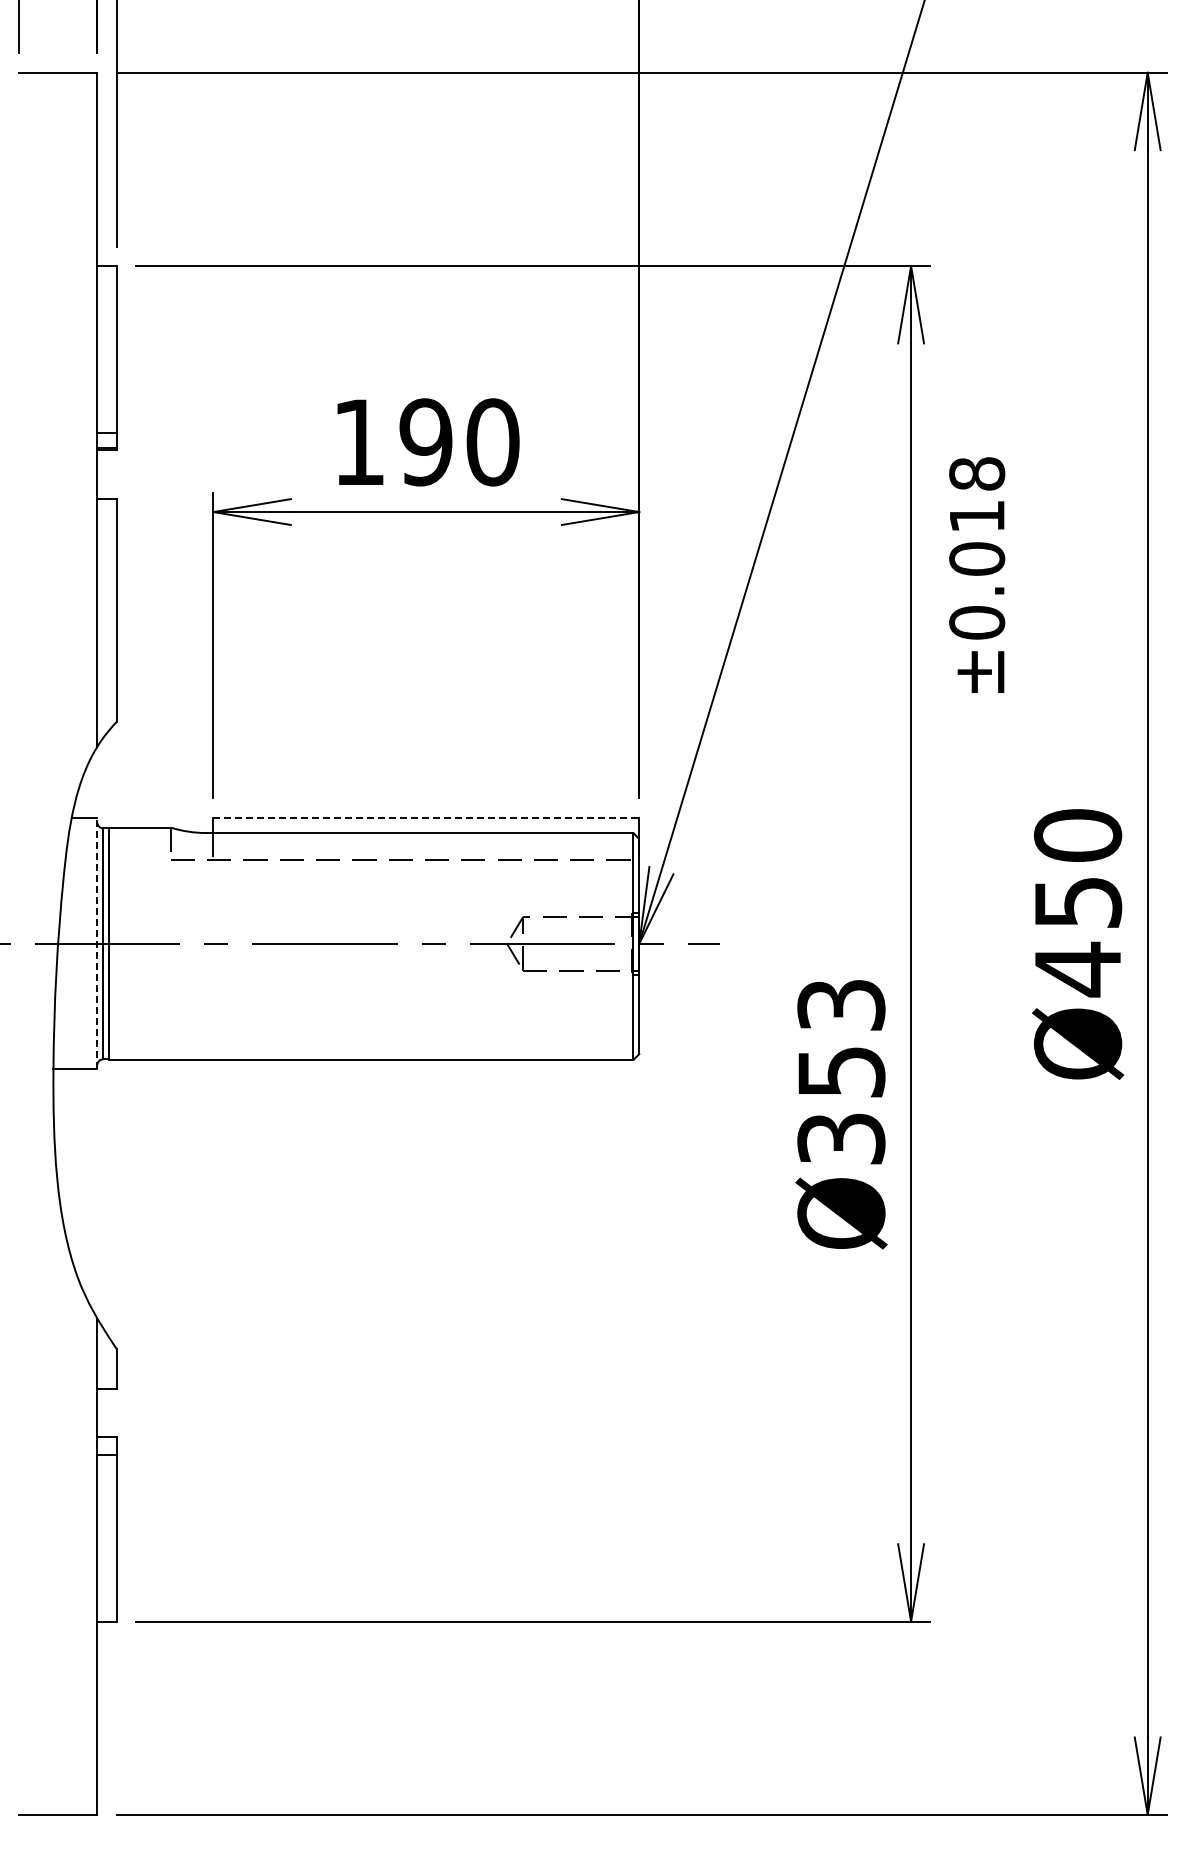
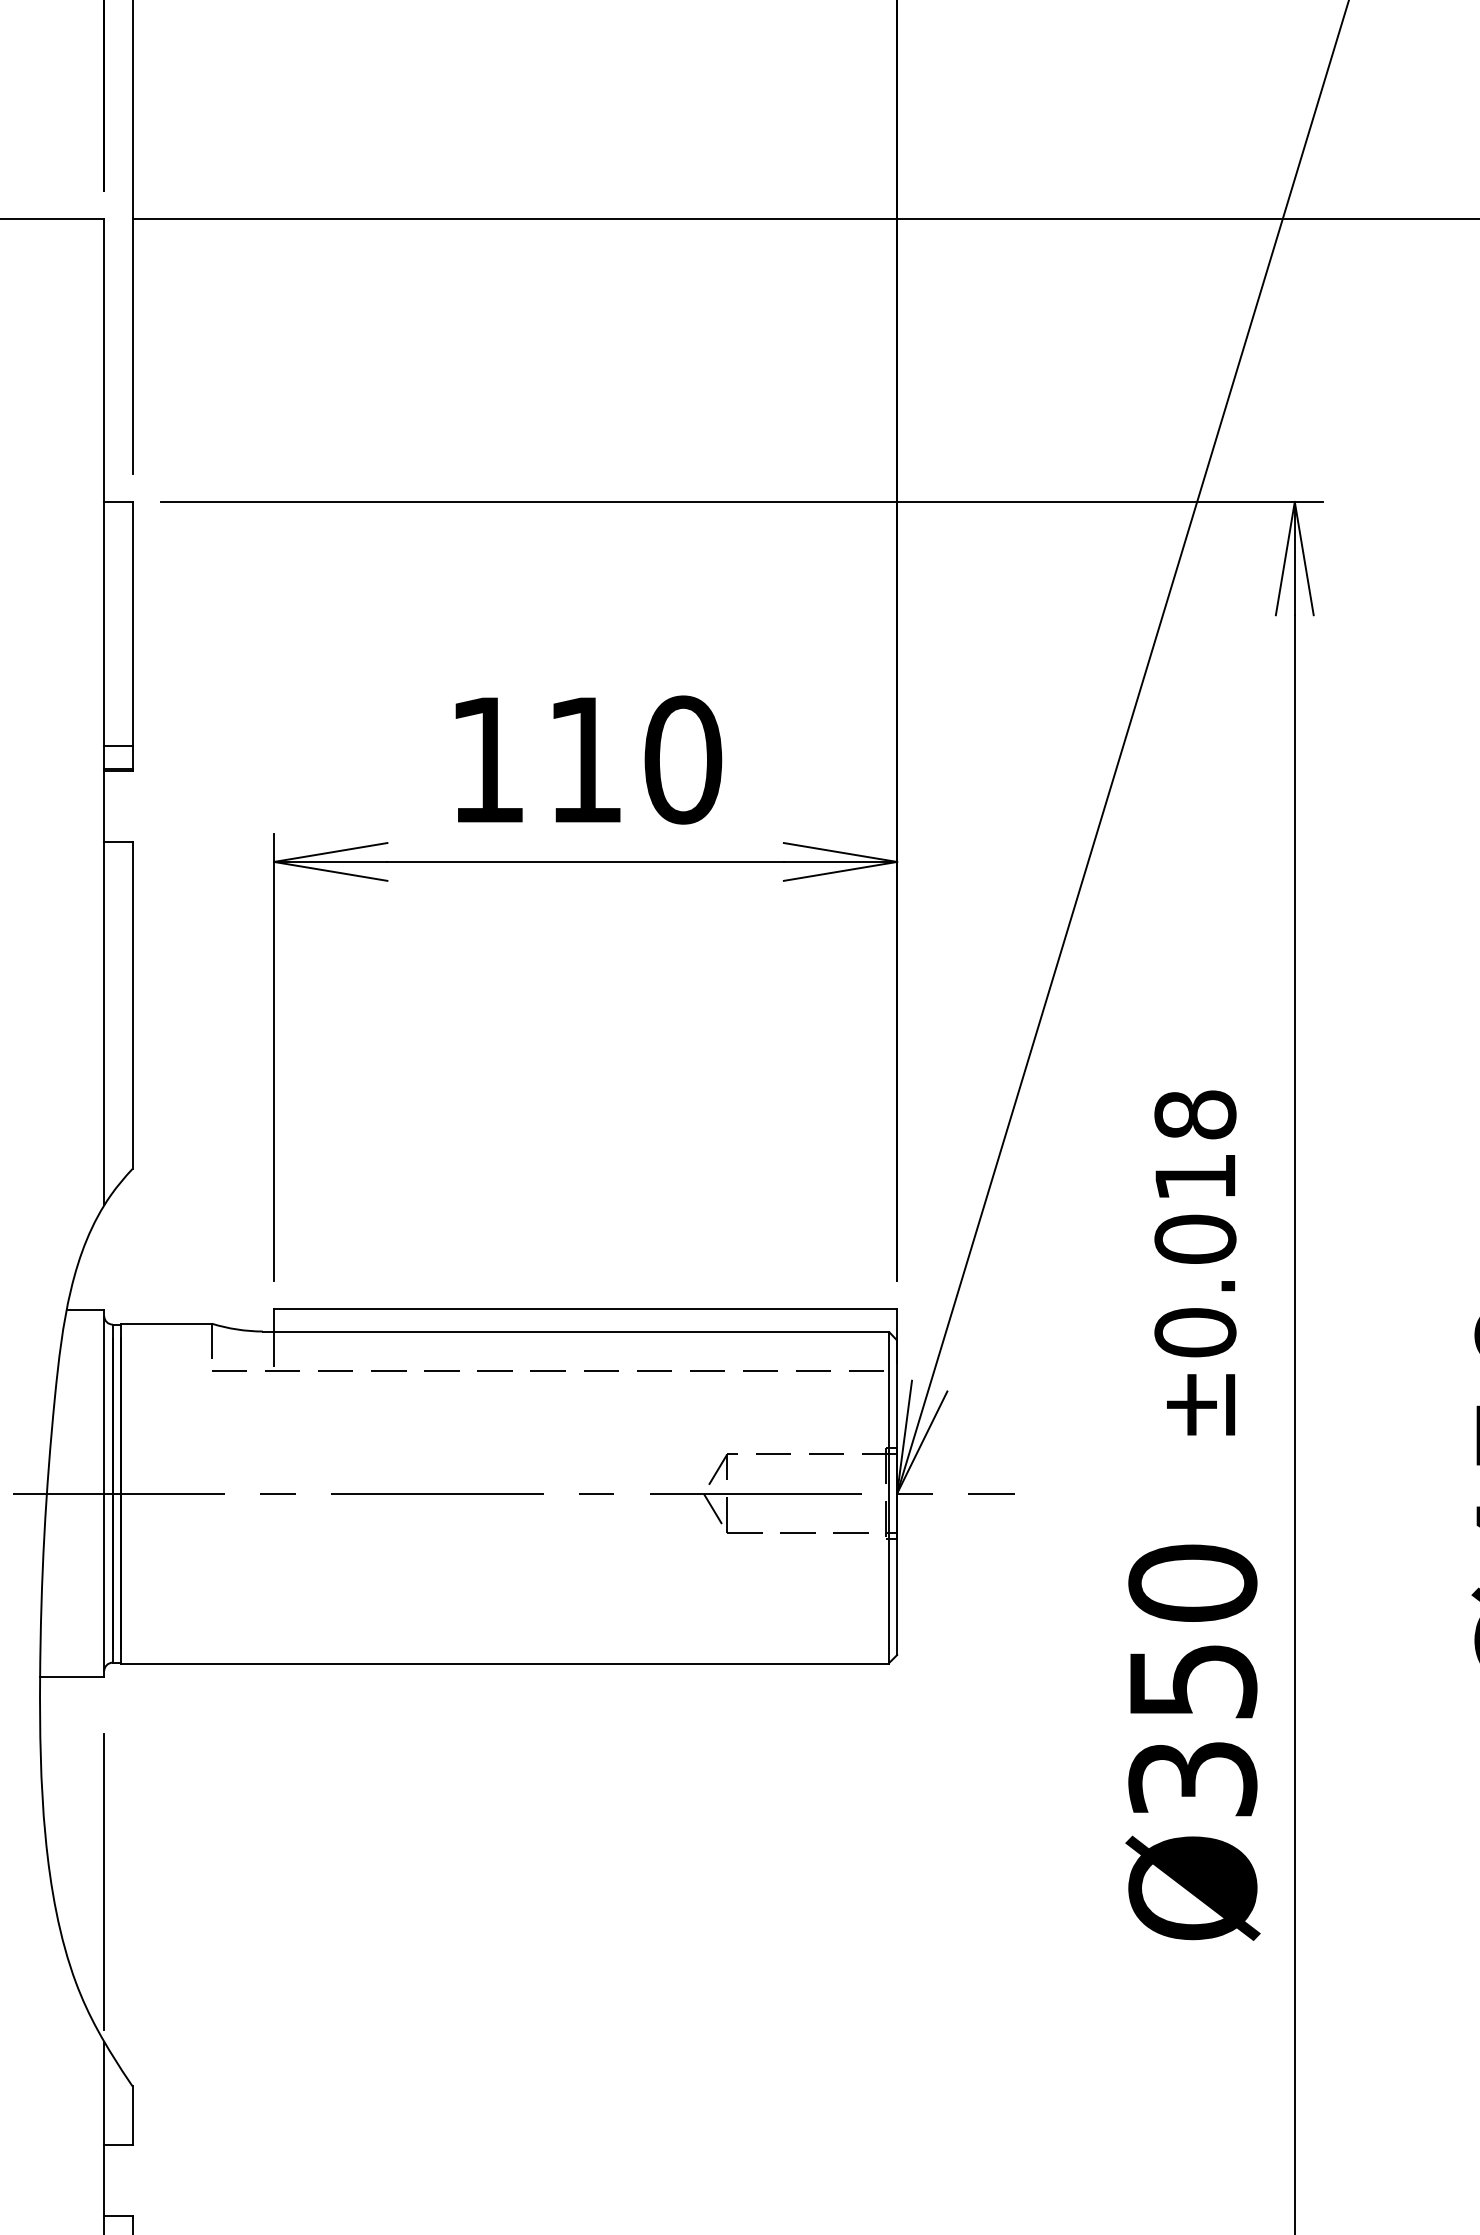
text: (425, 442) -> (584, 760), 190 -> 110
text: (977, 574) -> (1195, 1262), moved
line: (426, 817) -> (585, 1308), dashed -> solid
line: (97, 943) -> (104, 1493), dashed -> solid
text: (841, 1004) -> (1192, 1582), Ø353 -> Ø350
line: (97, 1208) -> (104, 1880), added

